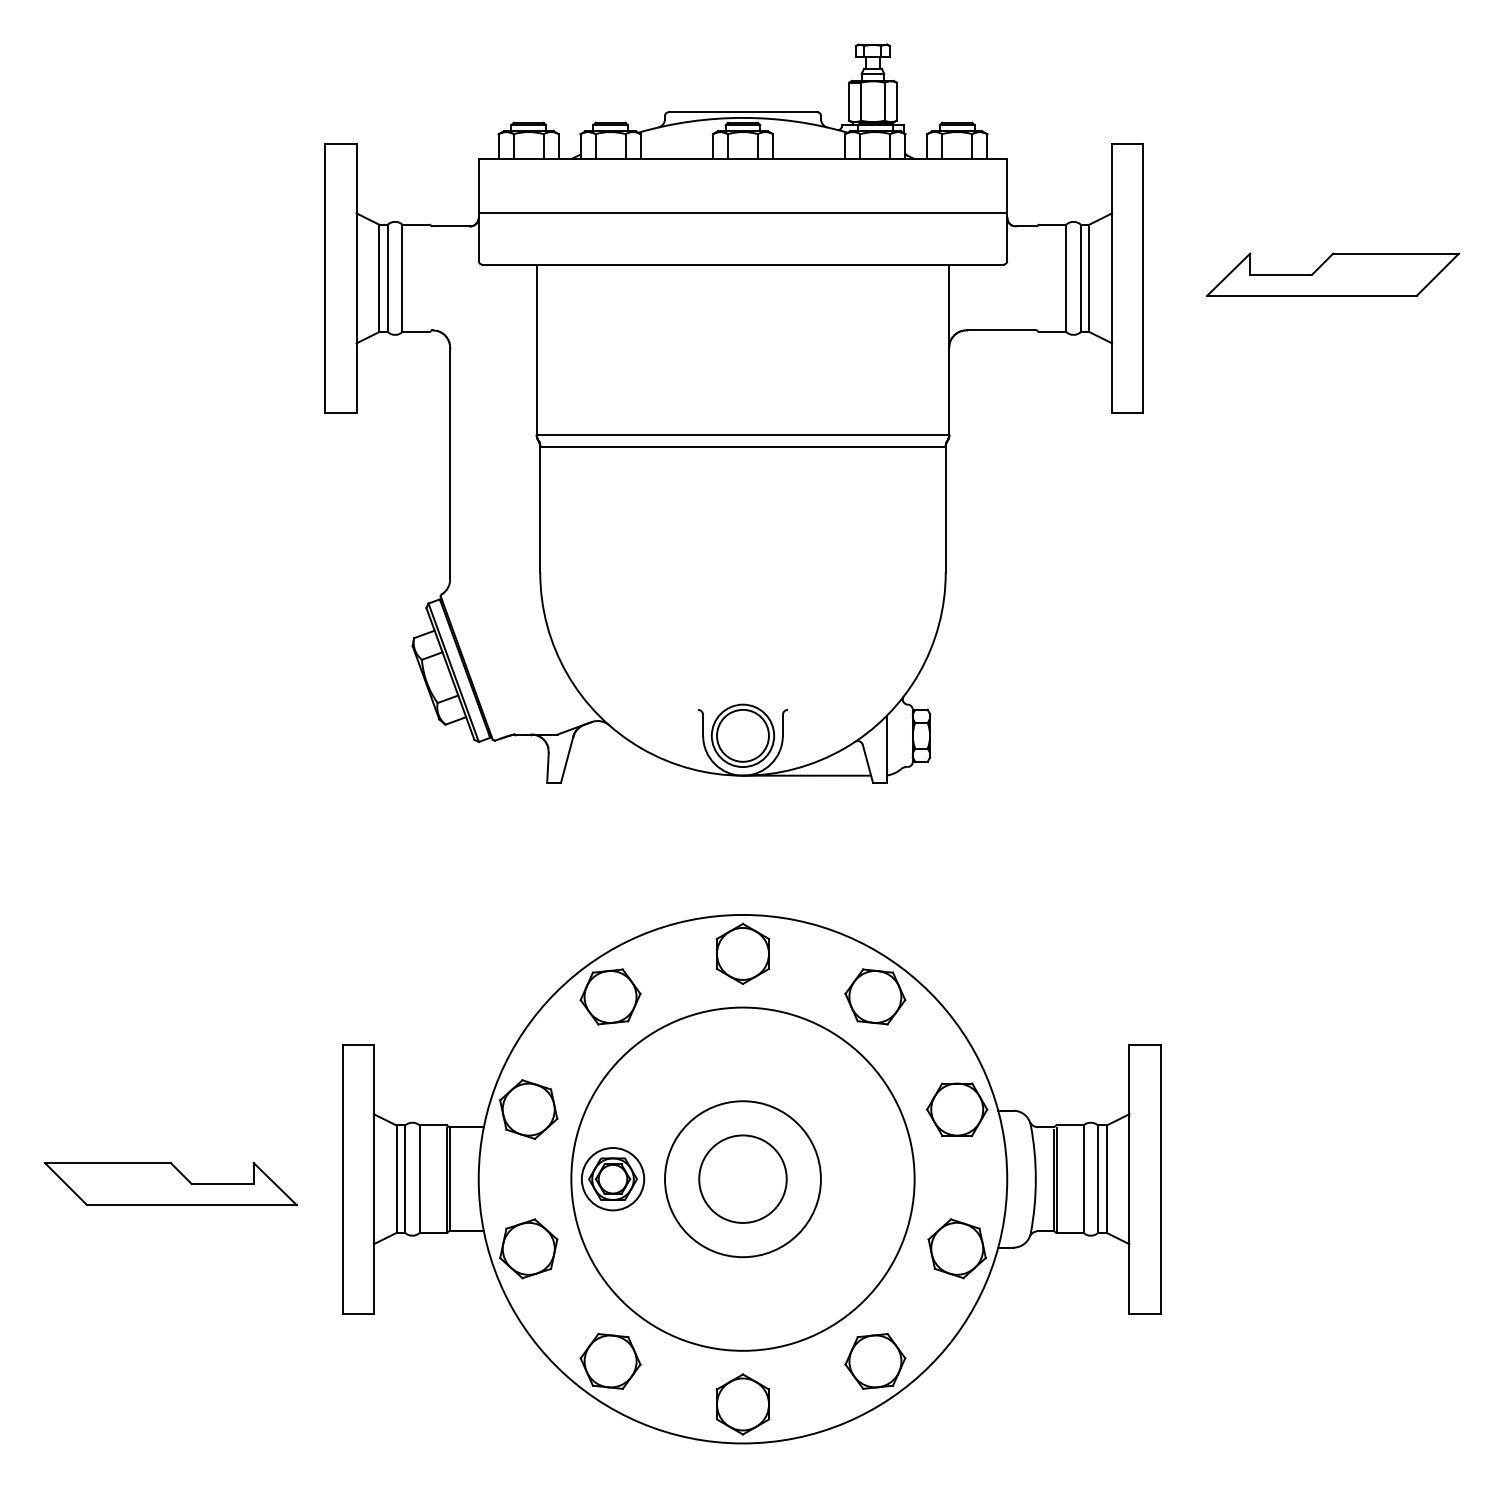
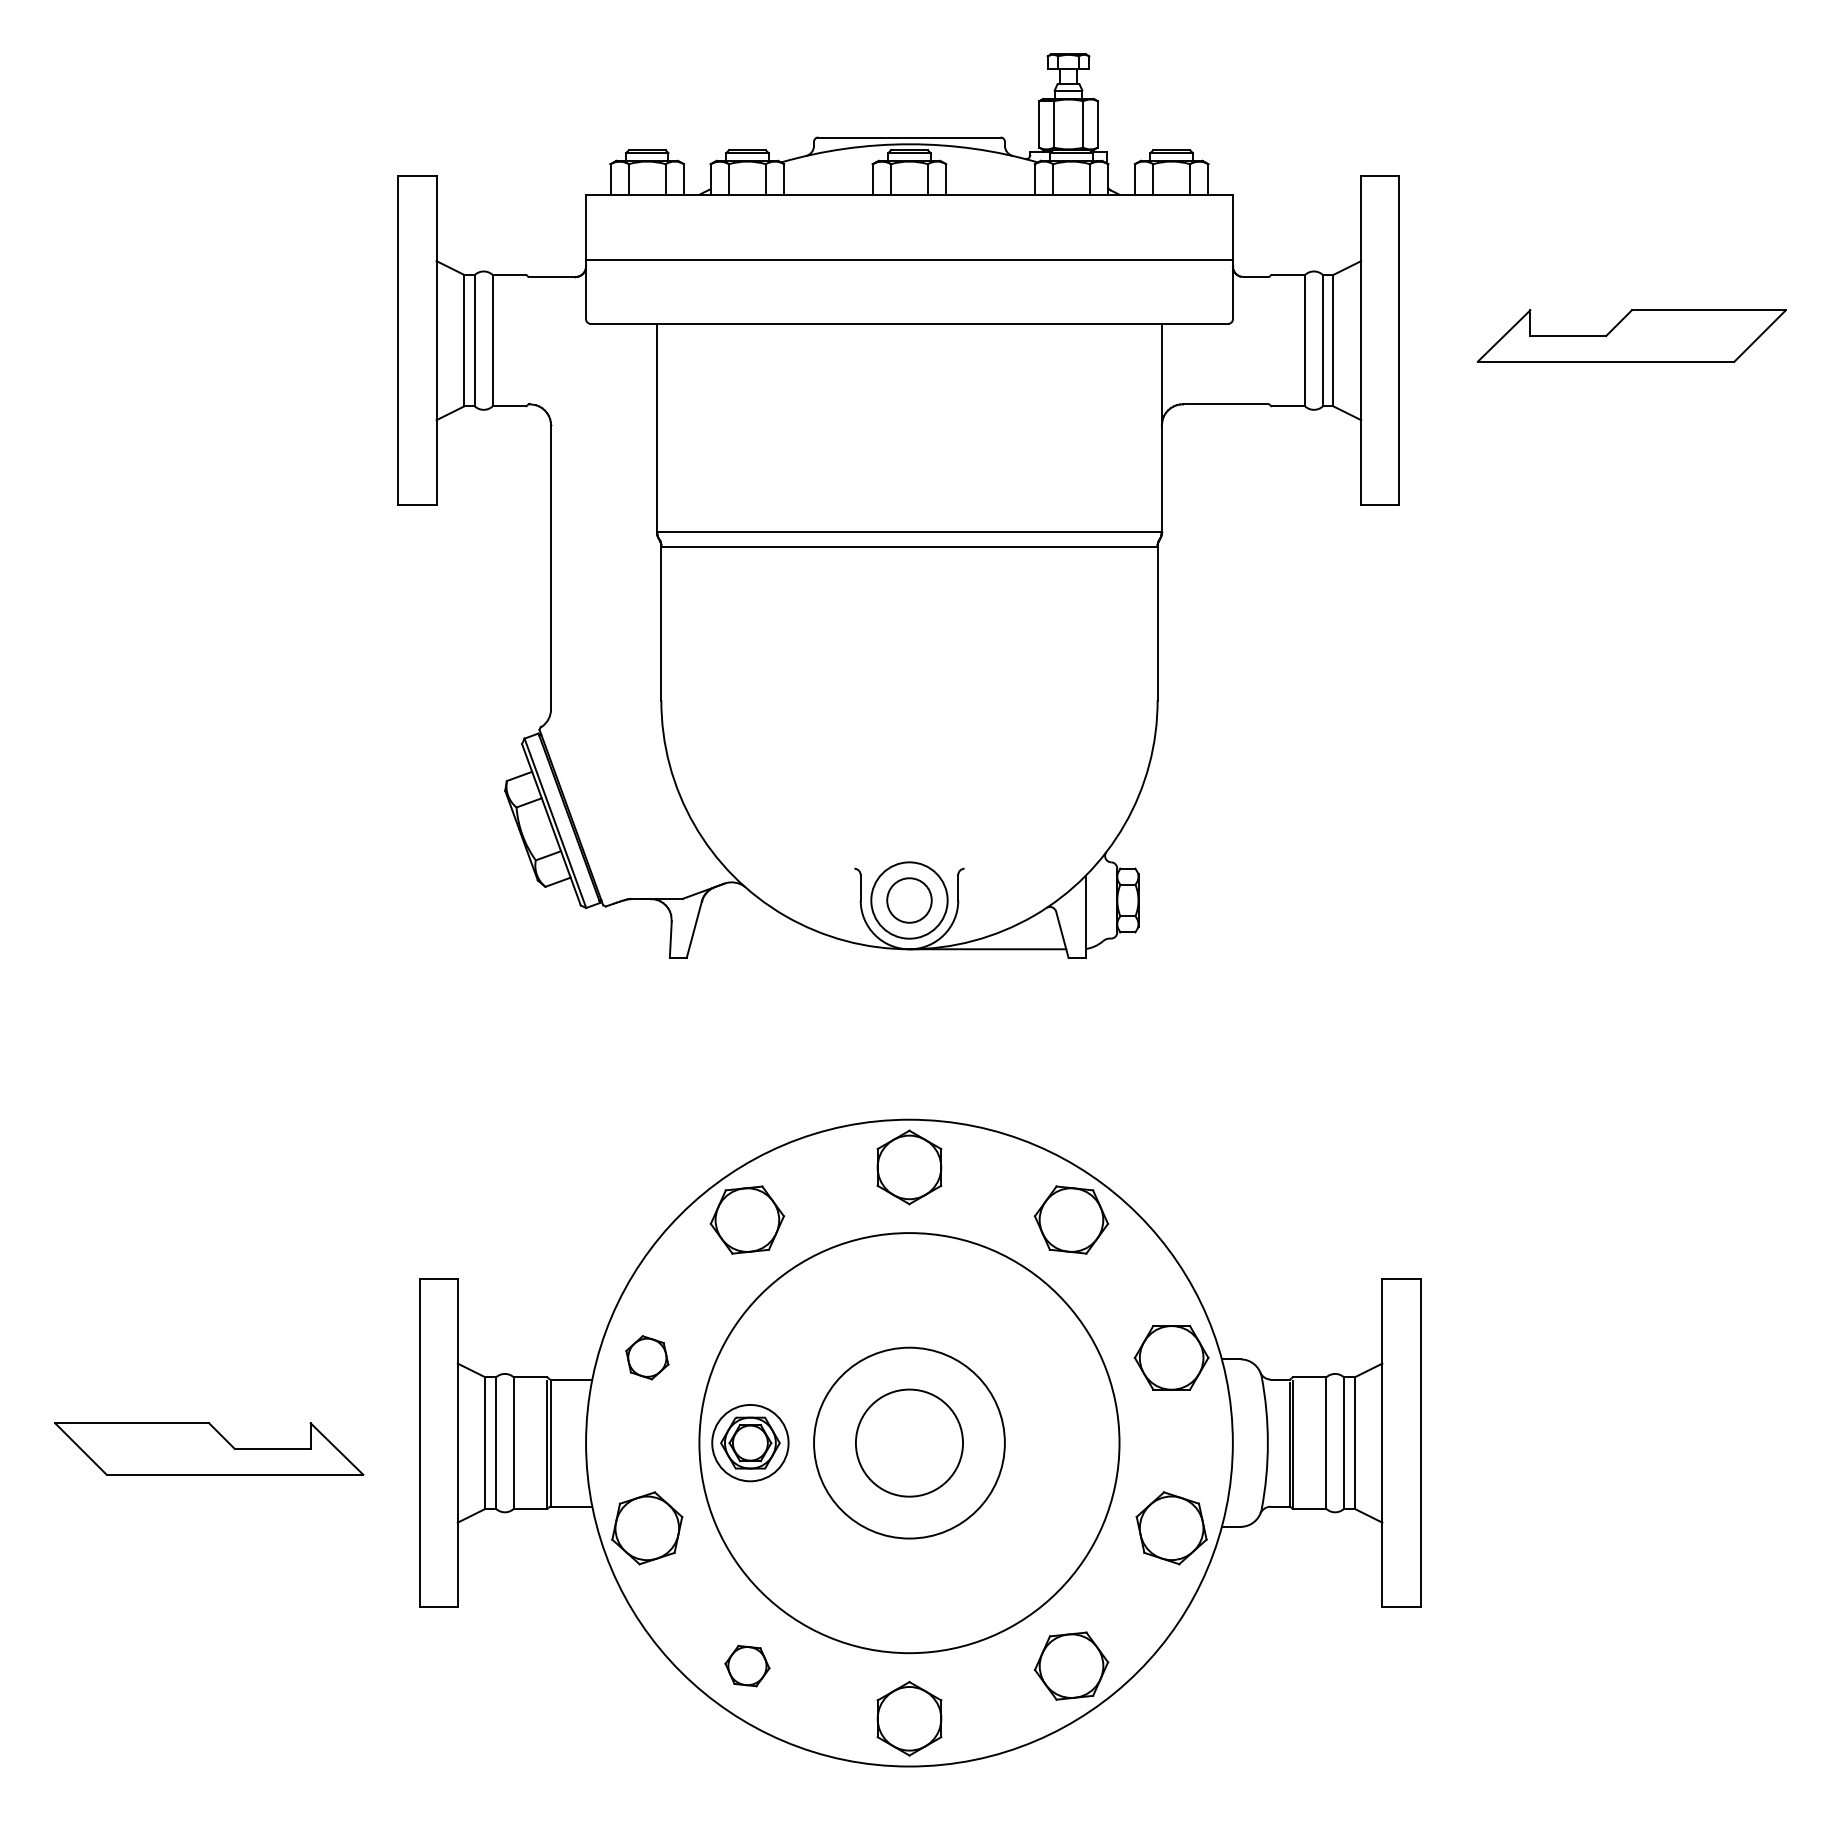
circle: (743, 735) -> (909, 900), size x0.7
part: (528, 1109) -> (647, 1357), size x0.6
part: (610, 1360) -> (747, 1665), size x0.6

